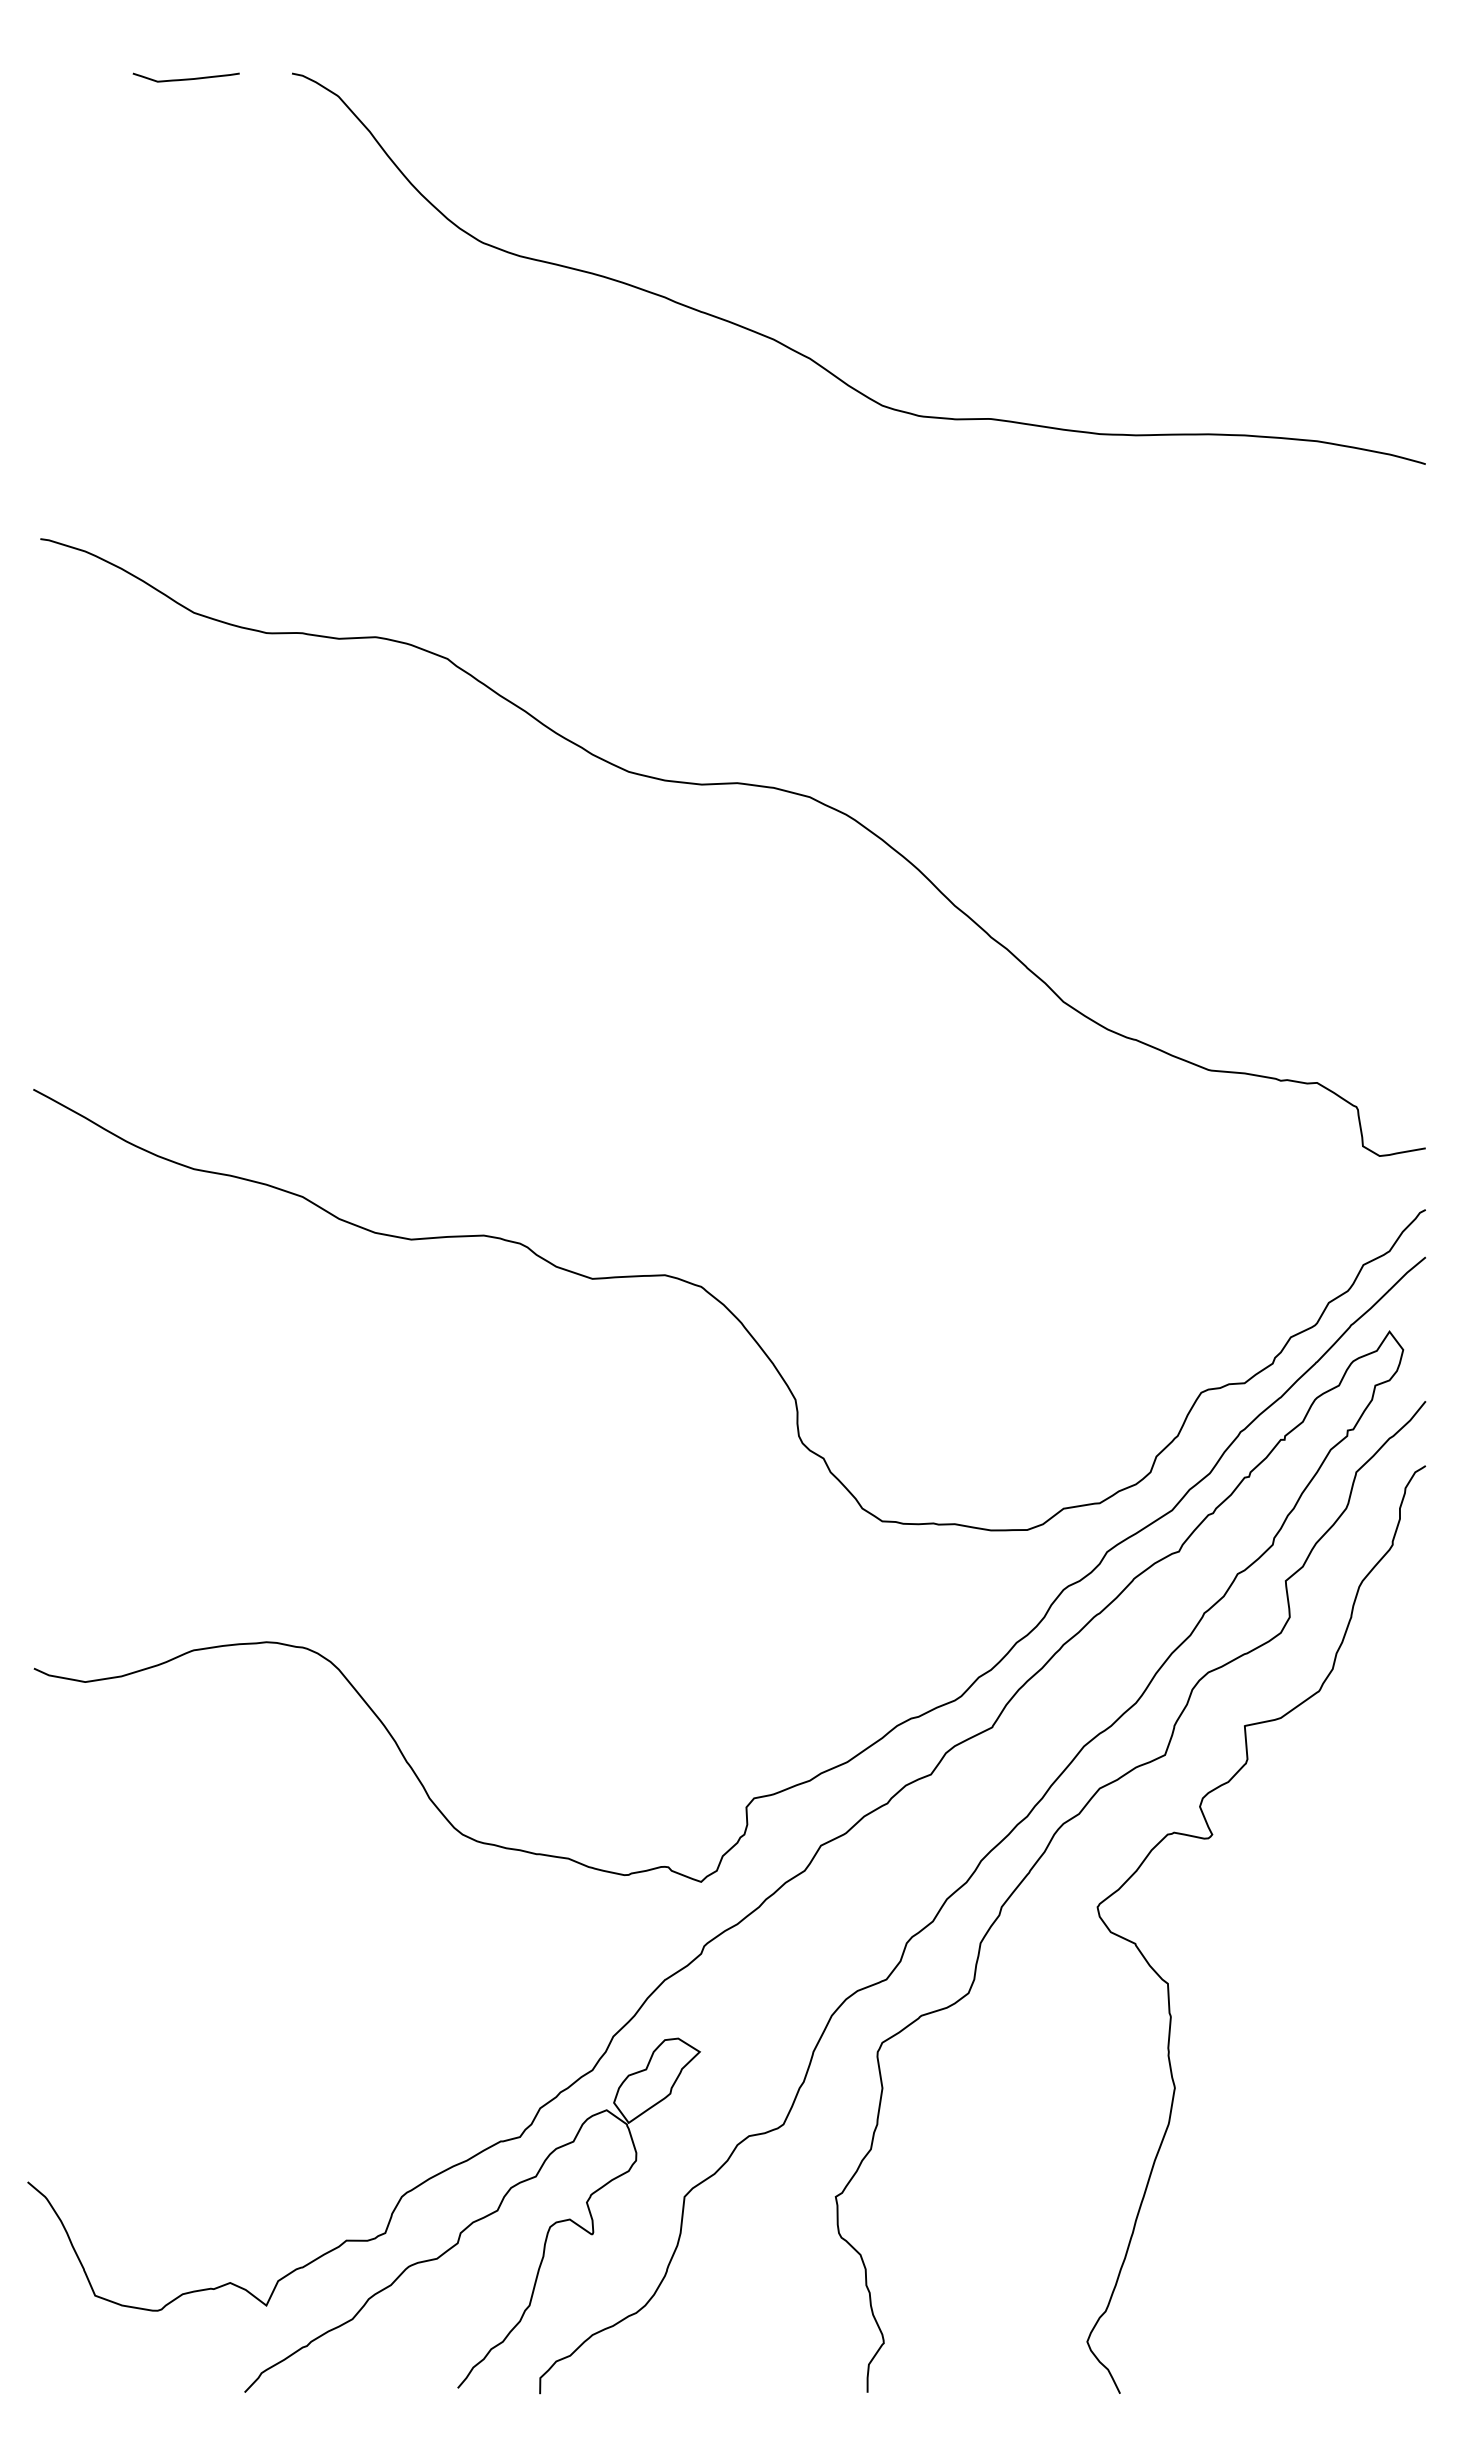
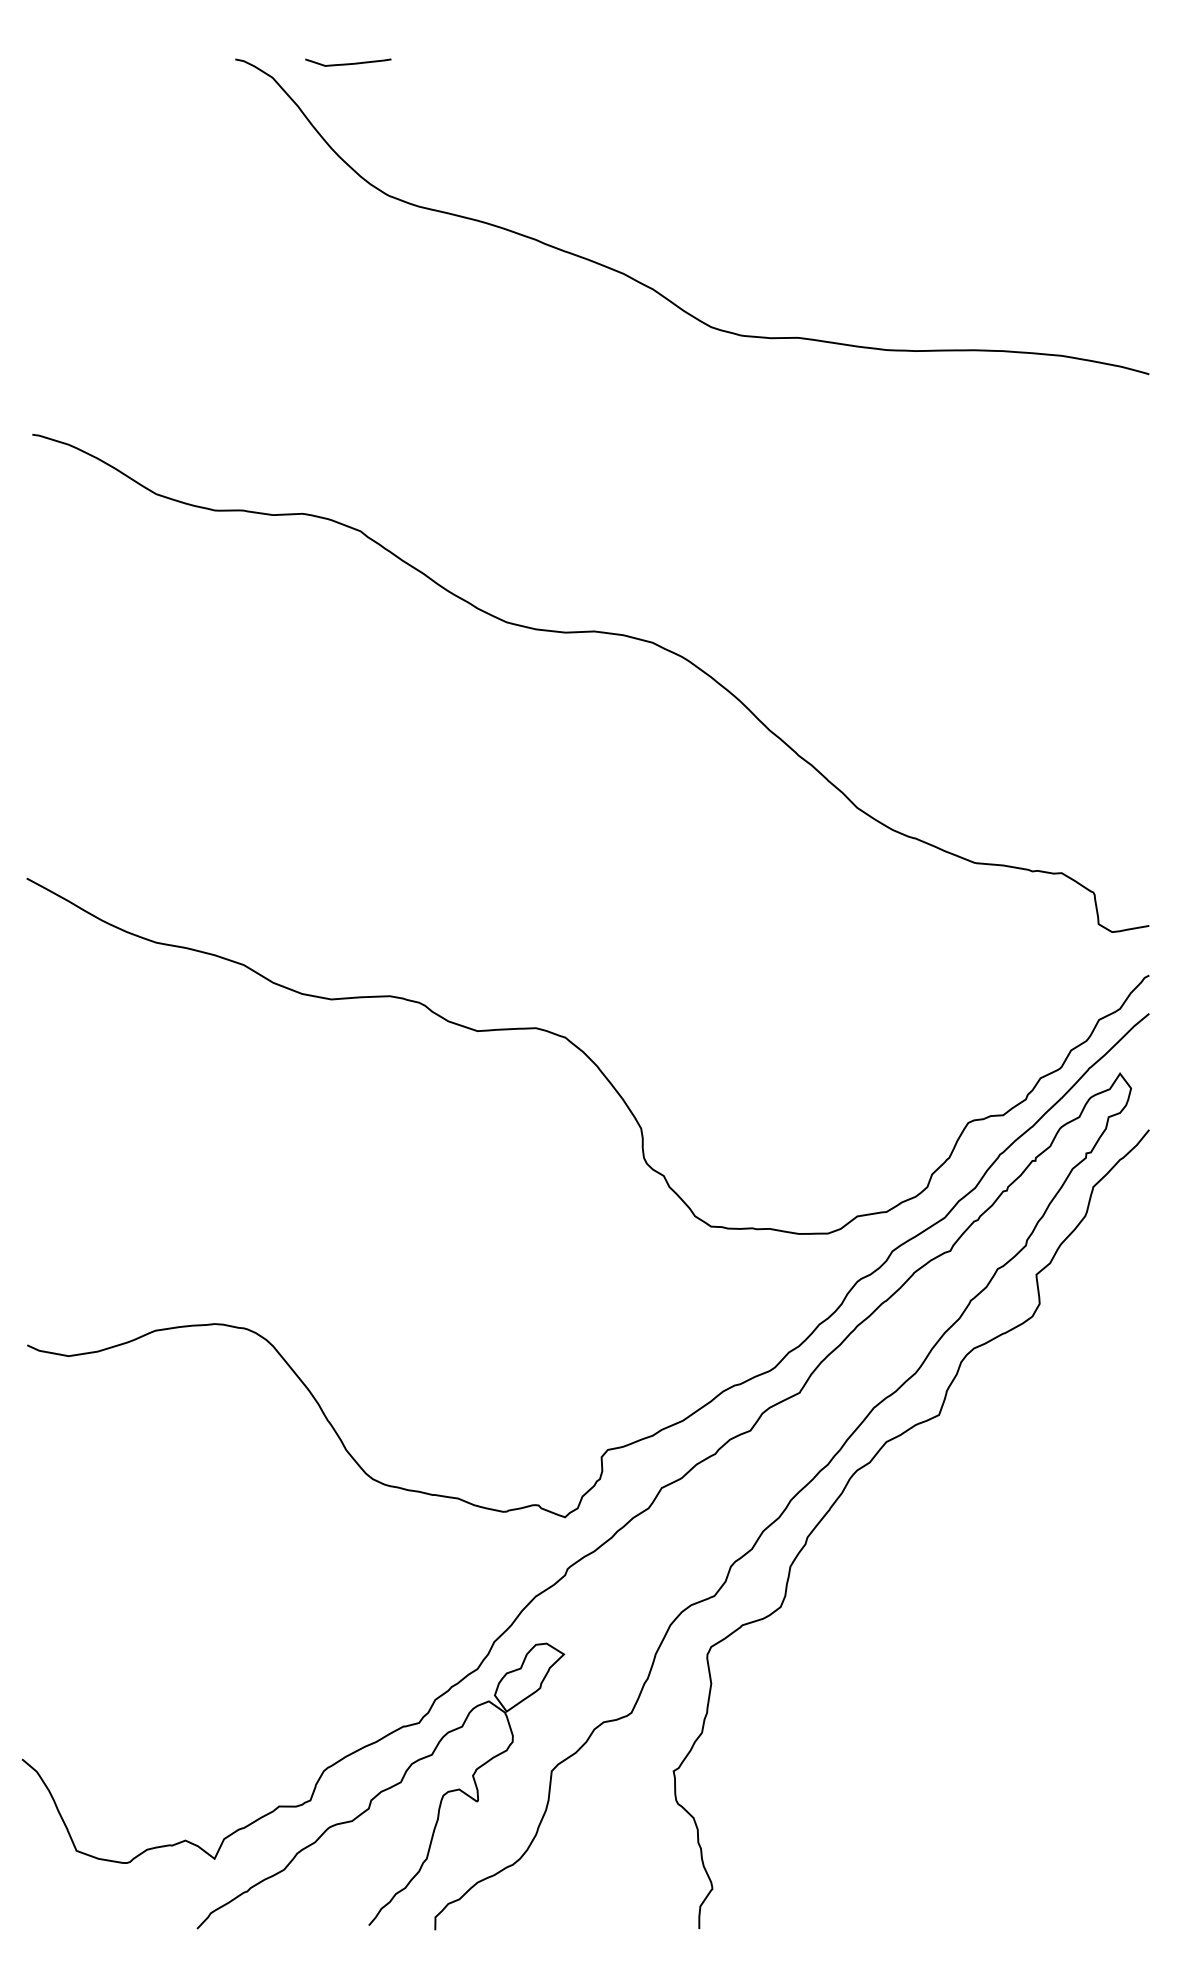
curve: (185, 78) -> (347, 63), moved
curve: (1208, 1839) -> (974, 1483), removed

